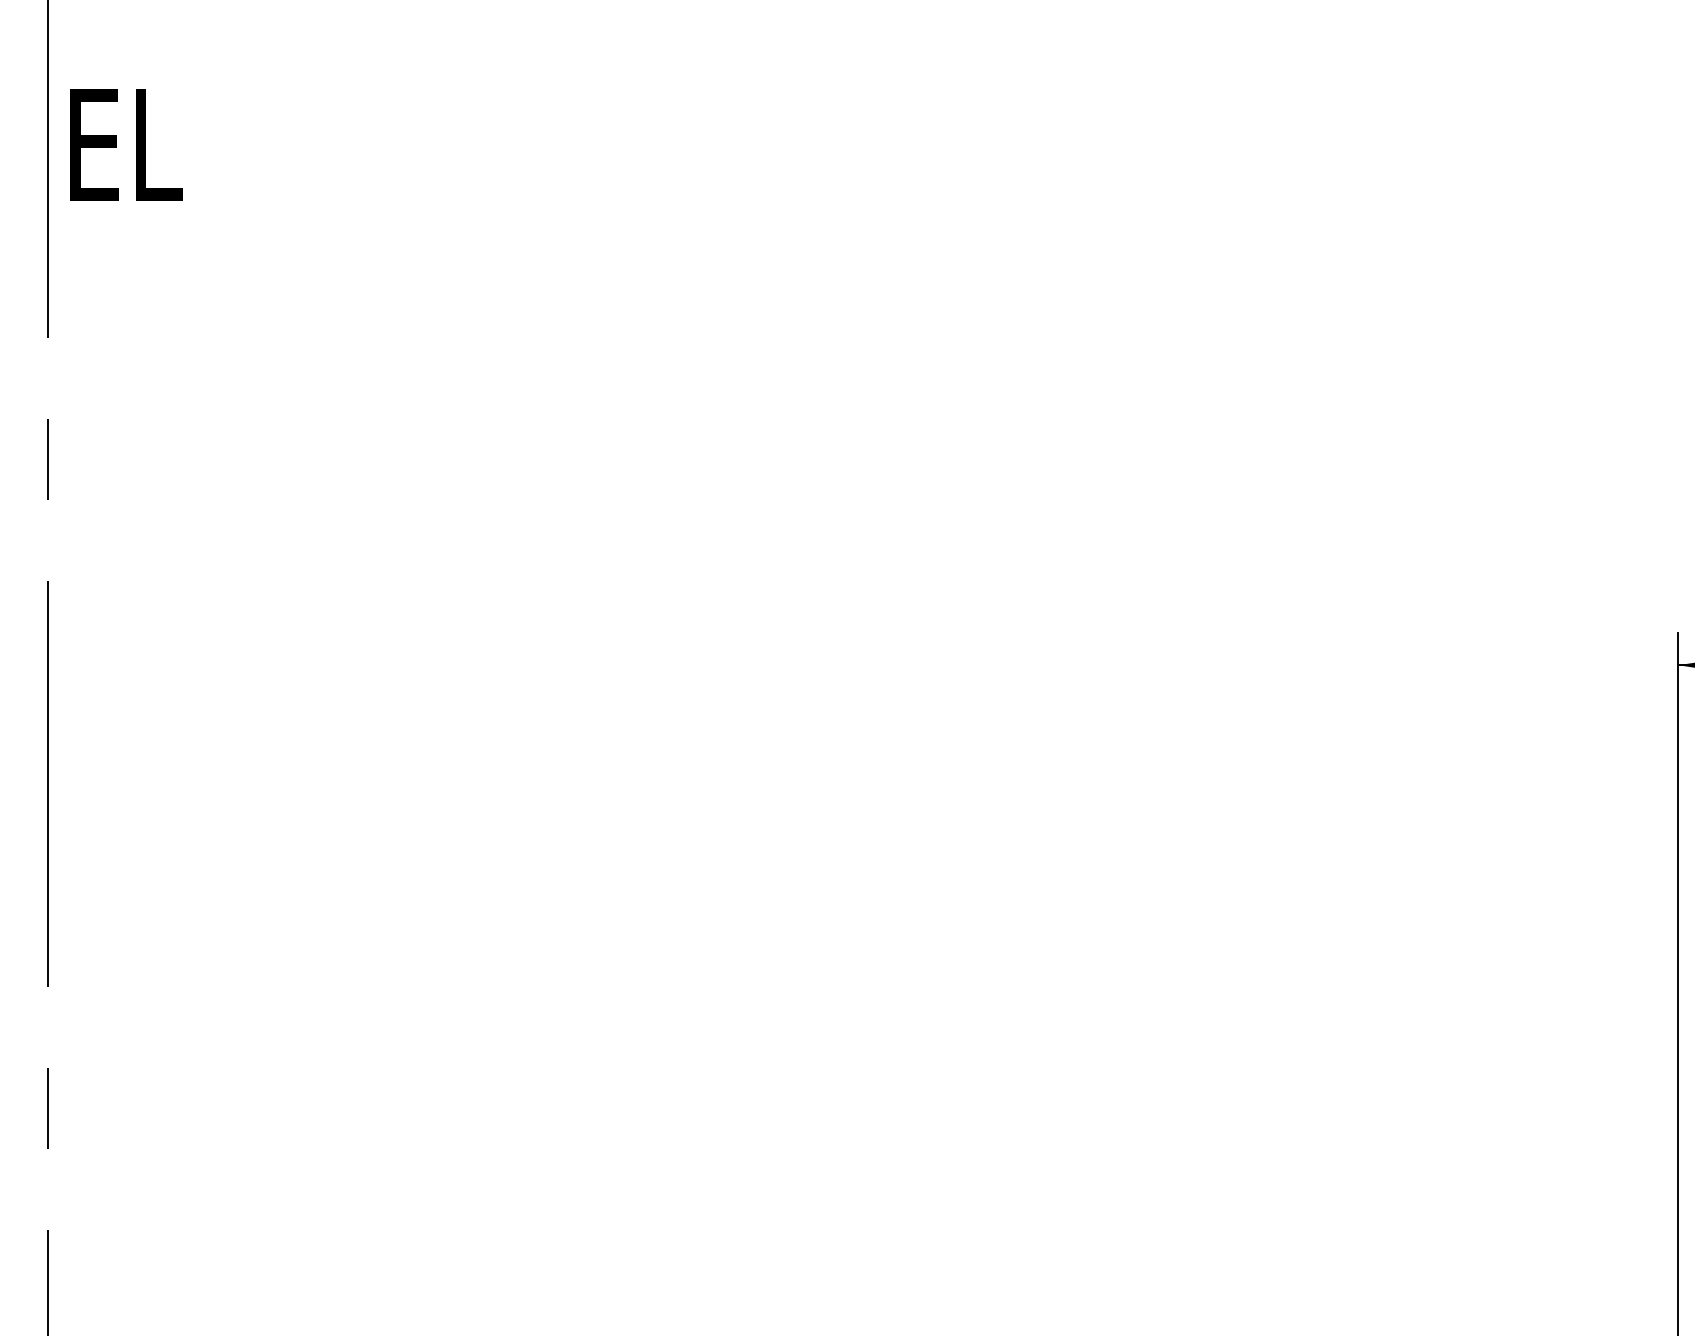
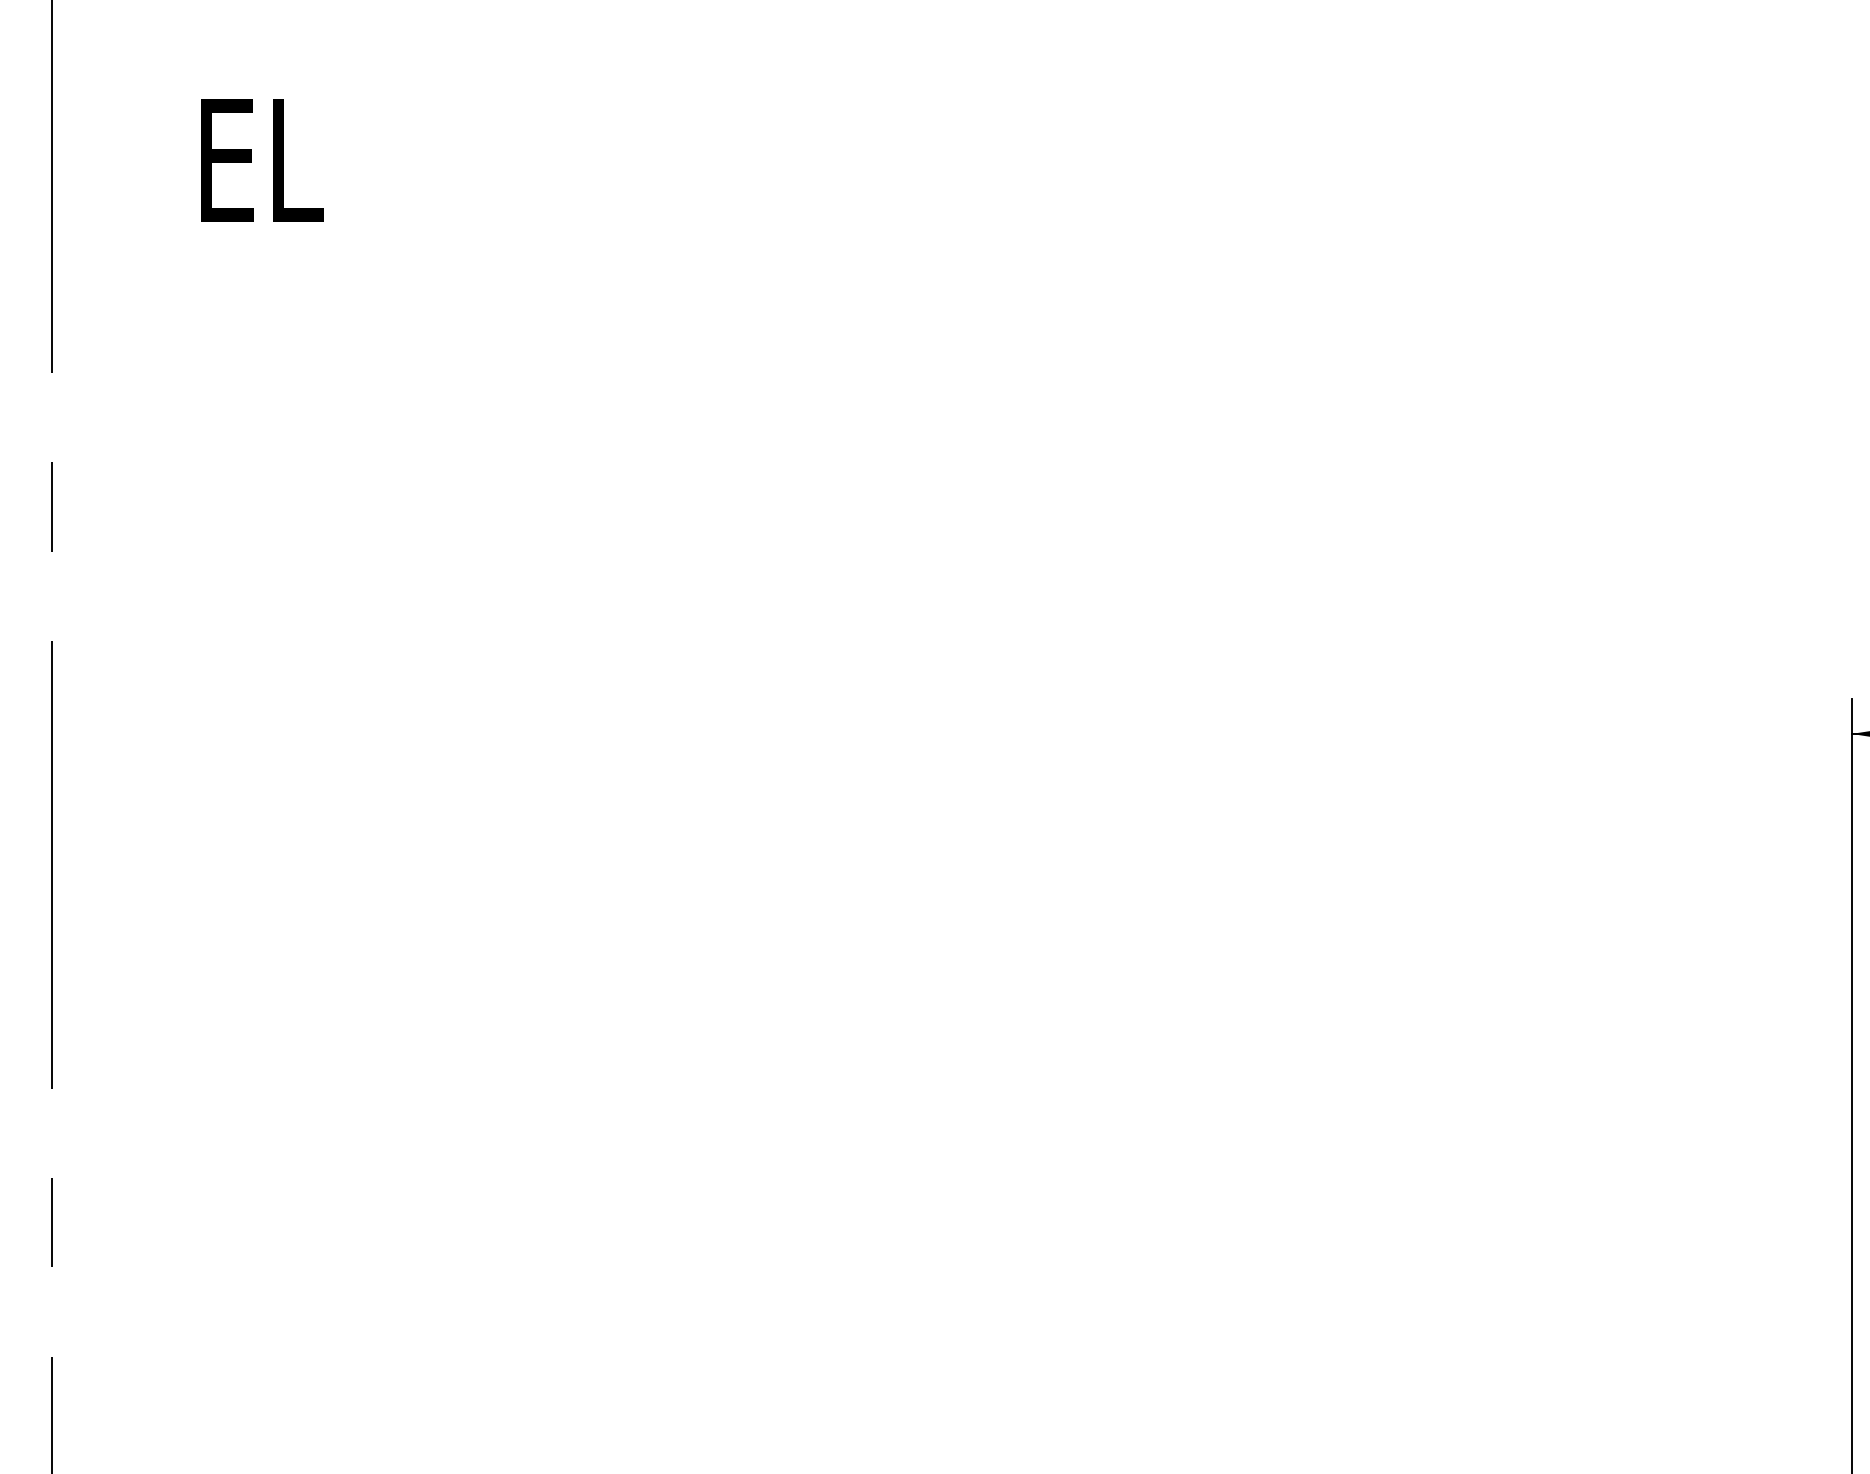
text: (126, 145) -> (262, 160), moved

